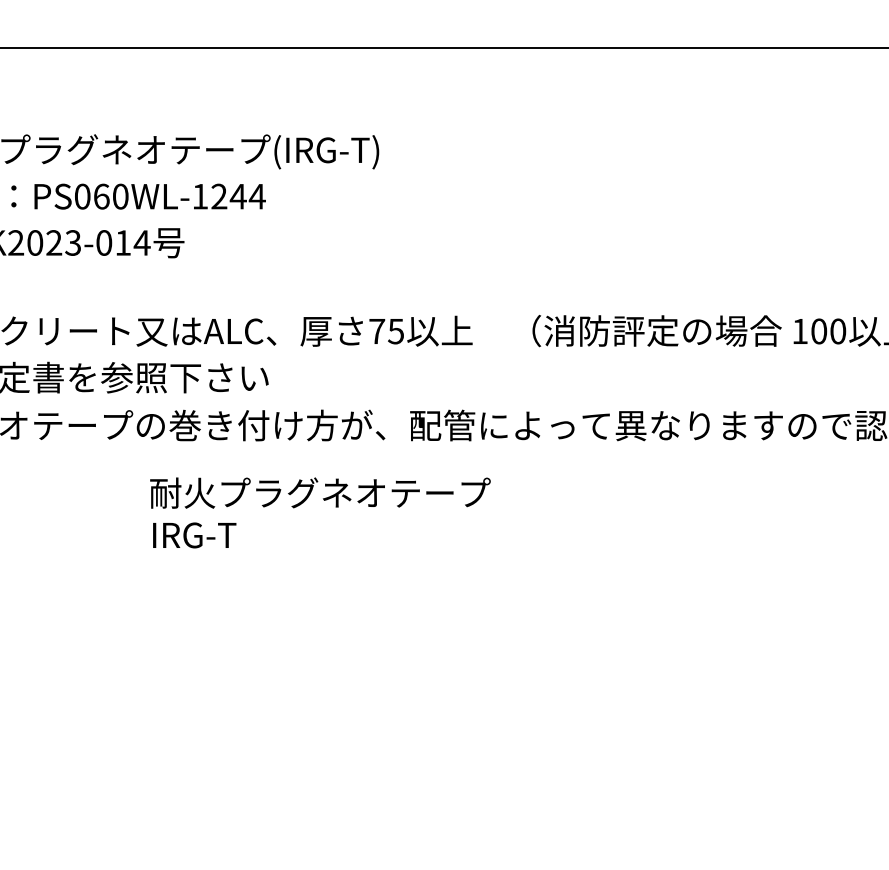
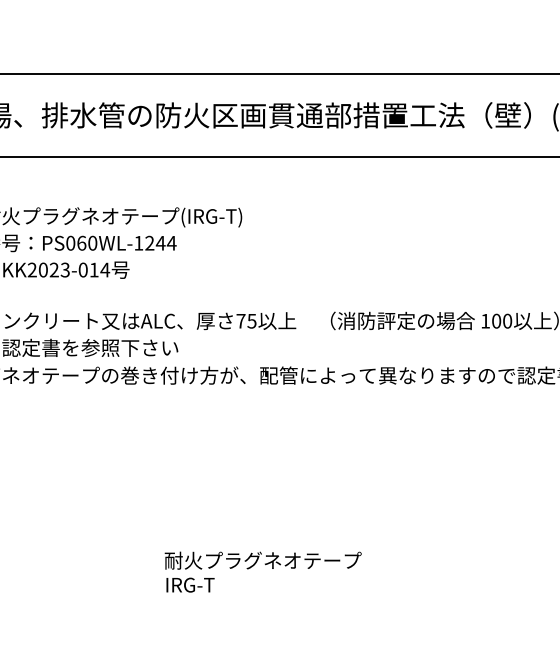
text: (319, 511) -> (262, 571), moved

